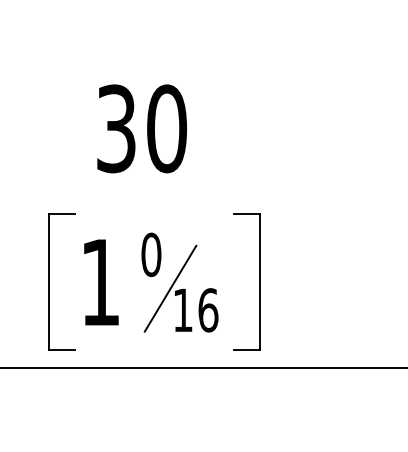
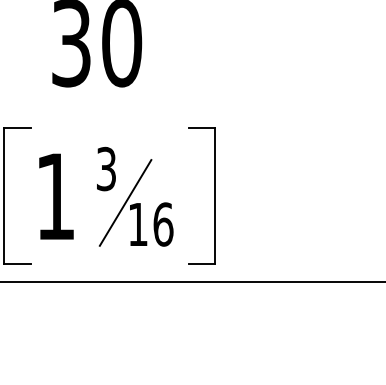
text: (151, 254) -> (106, 168), 0 -> 3

